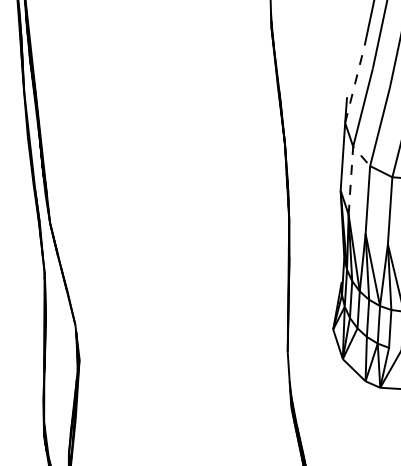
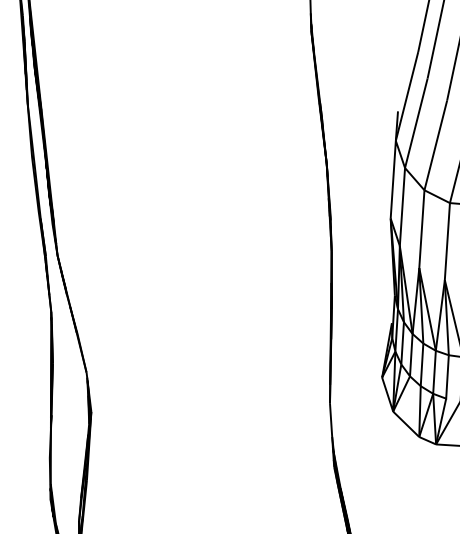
line: (354, 84) -> (406, 96), dashed -> solid
line: (351, 167) -> (403, 191), dashed -> solid

